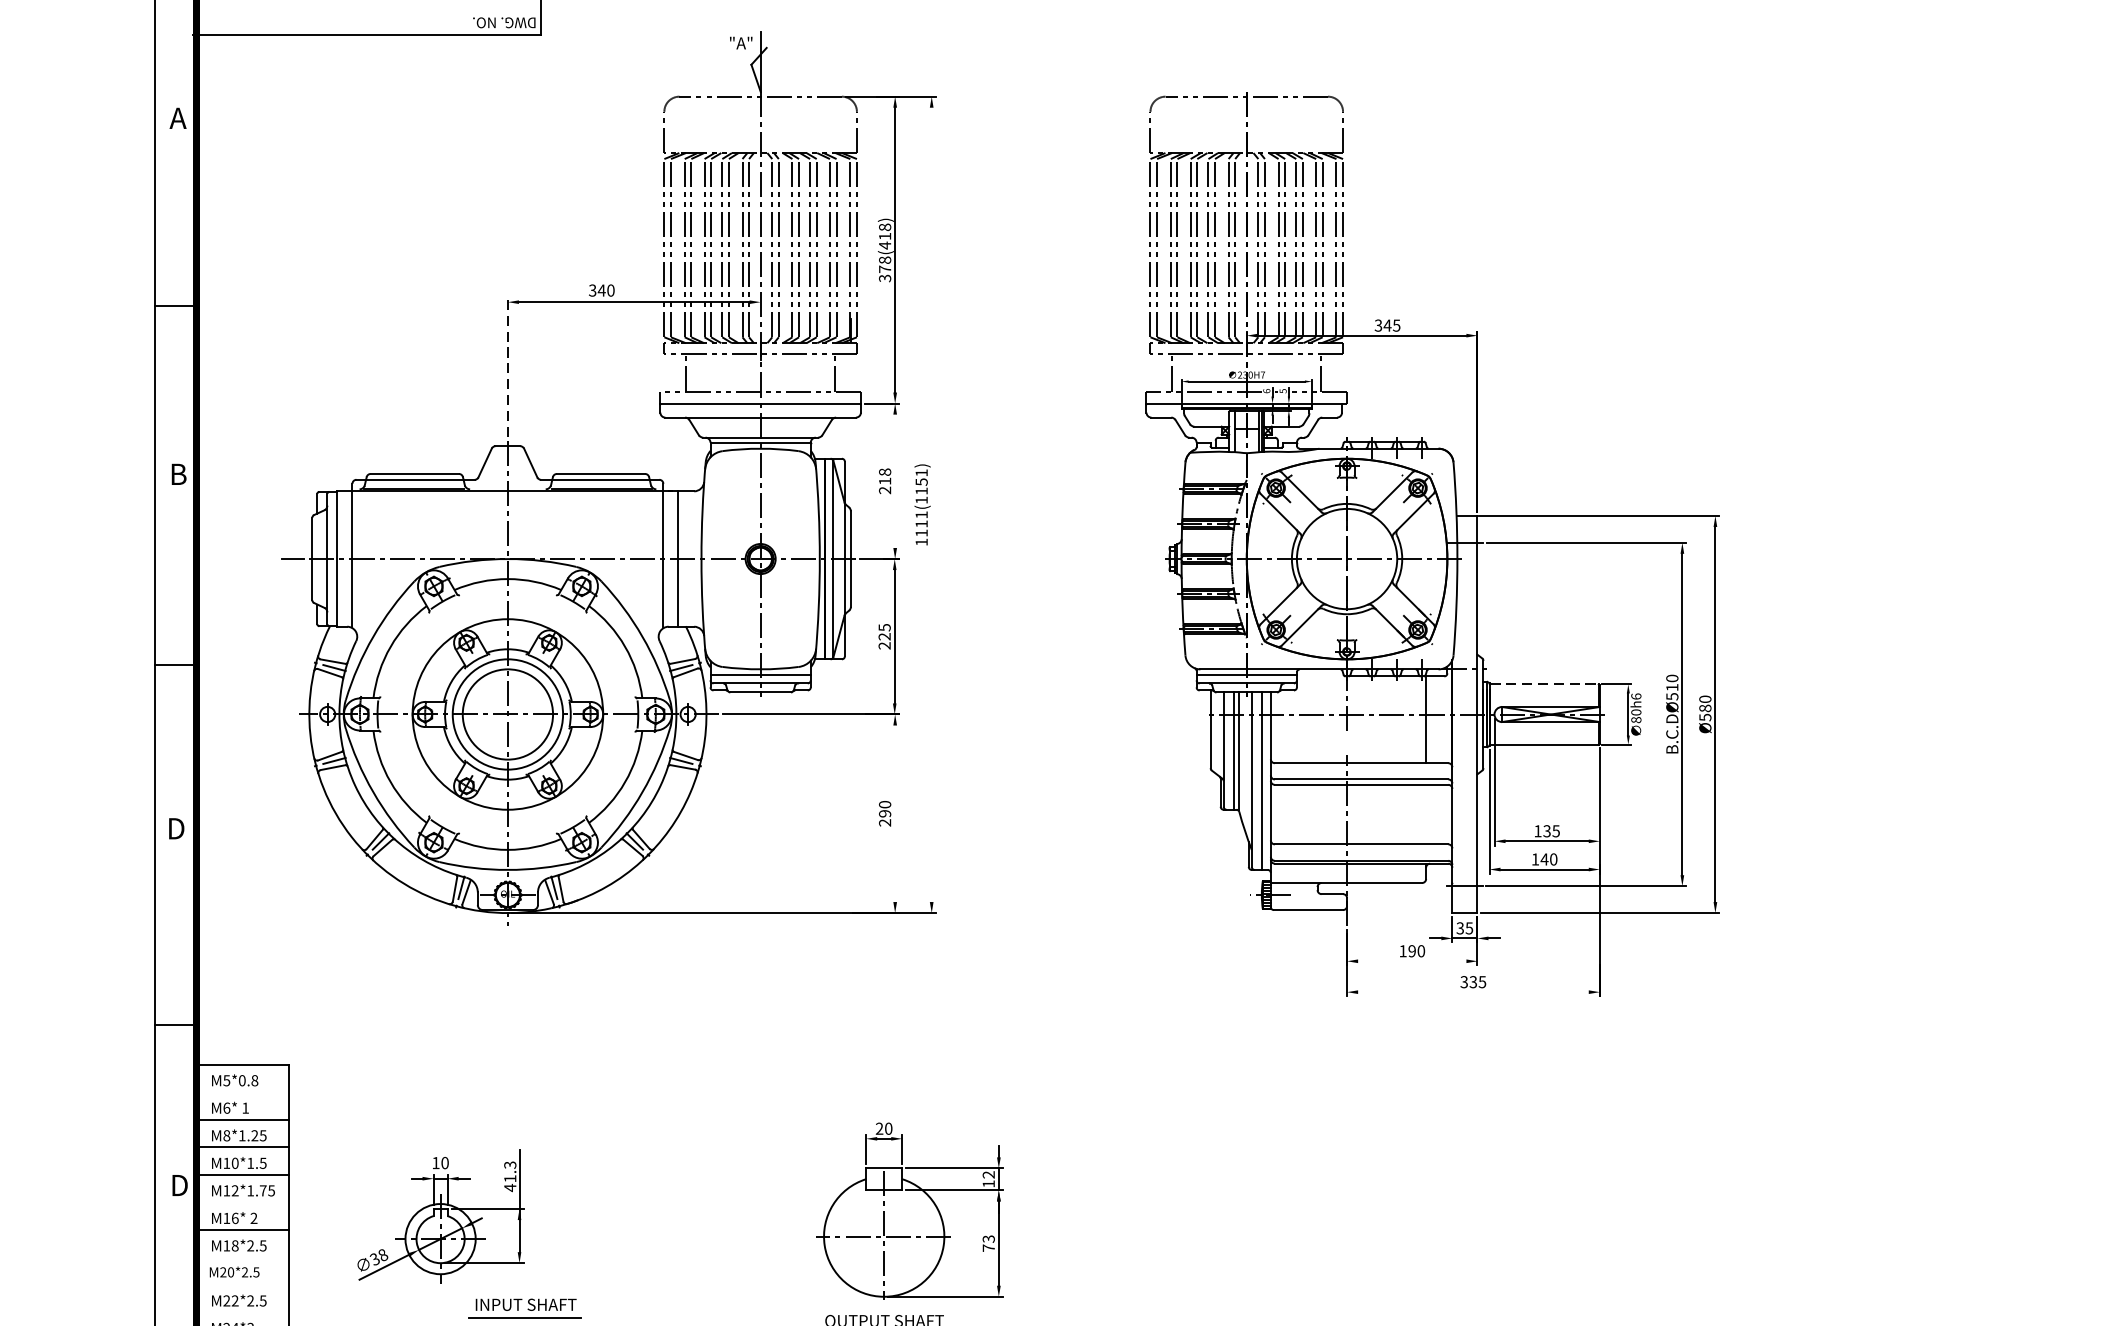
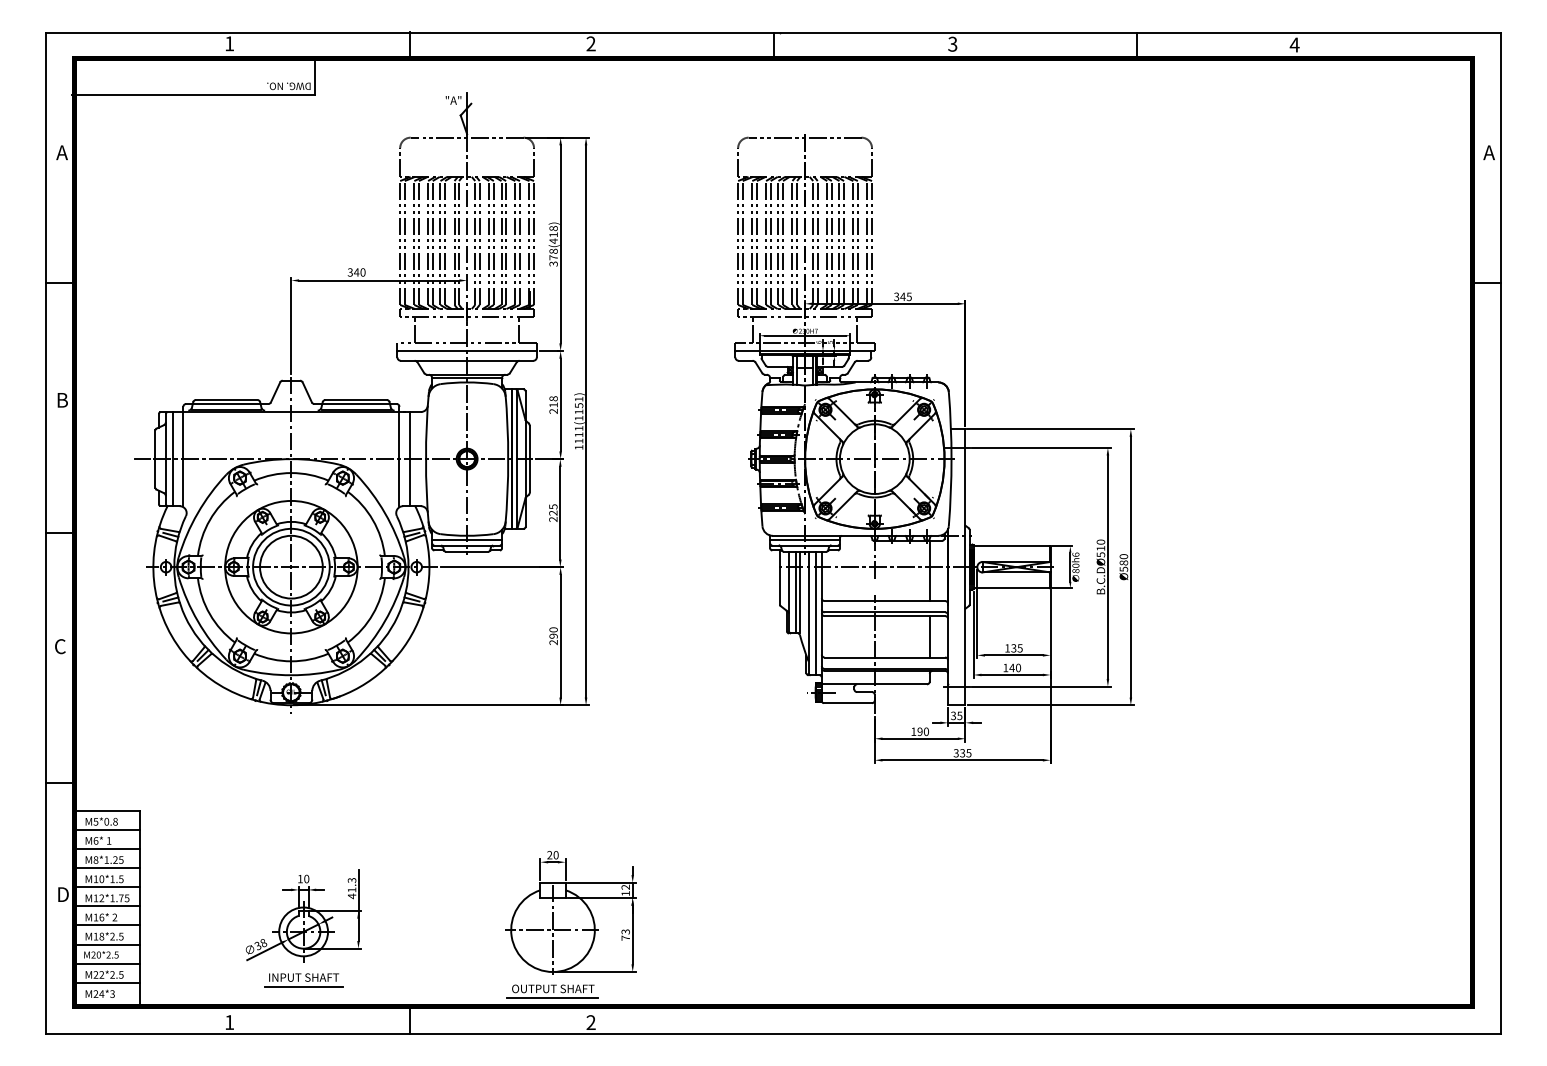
line: (508, 366) -> (291, 325), dashed -> solid
line: (894, 480) -> (560, 404), added
line: (932, 504) -> (586, 421), added
line: (1545, 684) -> (1012, 546), dashed -> solid
line: (894, 812) -> (560, 635), added
line: (1425, 814) -> (929, 636), added
text: (175, 828) -> (60, 646), D -> C
line: (1411, 960) -> (919, 738), added
line: (1473, 992) -> (962, 760), added
line: (241, 1091) -> (106, 829), added
line: (241, 1202) -> (106, 906), added
part: (440, 1215) -> (303, 915), moved
line: (241, 1257) -> (106, 944), added
line: (241, 1284) -> (106, 963), added
line: (241, 1311) -> (106, 982), added

